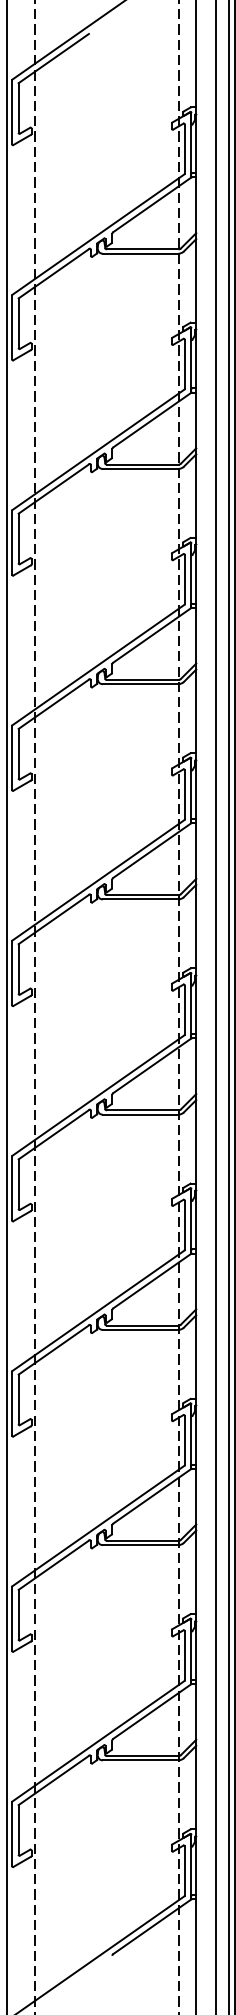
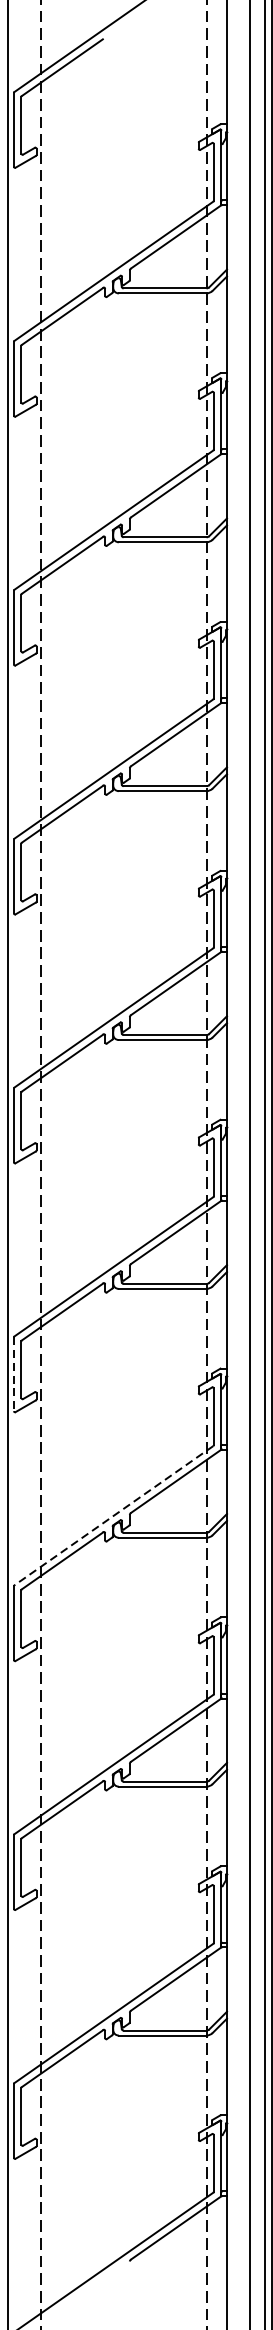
line: (12, 1188) -> (14, 1374), solid -> dashed
line: (98, 1311) -> (113, 1516), solid -> dashed

